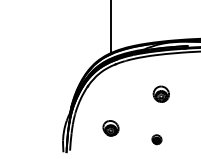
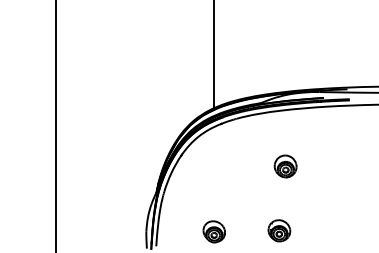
part: (110, 128) -> (213, 231), moved
part: (157, 139) -> (279, 230), size x1.67

